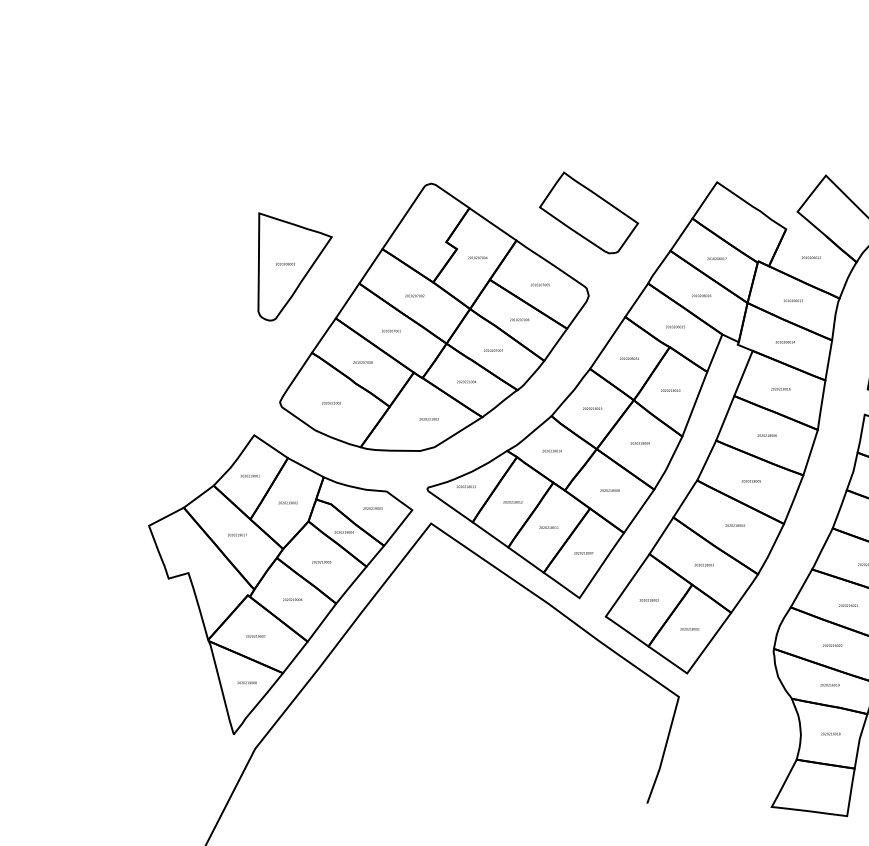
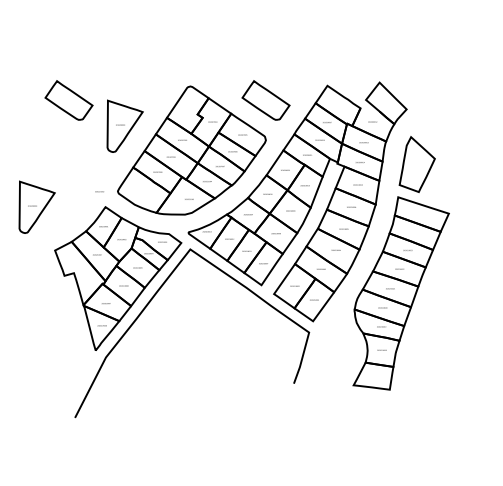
part: (176, 212) -> (68, 100), added
text: (331, 402) -> (99, 191), moved
part: (110, 433) -> (36, 206), added

